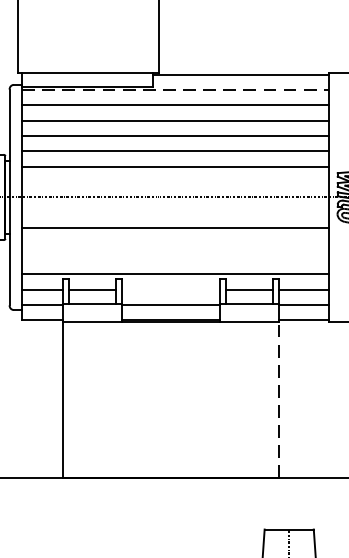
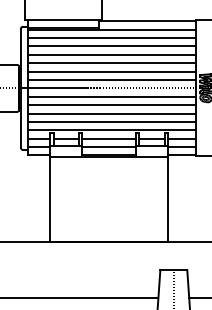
line: (175, 89) -> (111, 29), dashed -> solid
line: (175, 181) -> (111, 79), added
line: (175, 212) -> (111, 96), added
line: (175, 243) -> (111, 113), added
line: (175, 258) -> (111, 121), added
line: (171, 289) -> (109, 138), added
line: (279, 400) -> (168, 199), dashed -> solid

